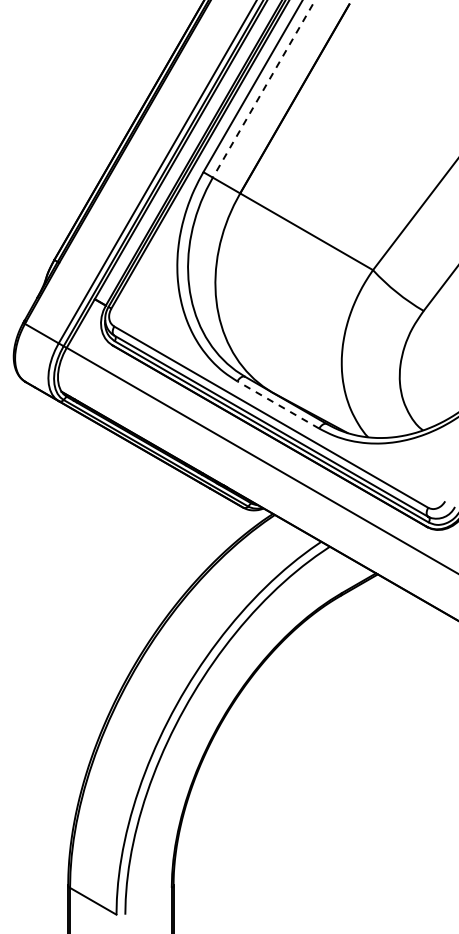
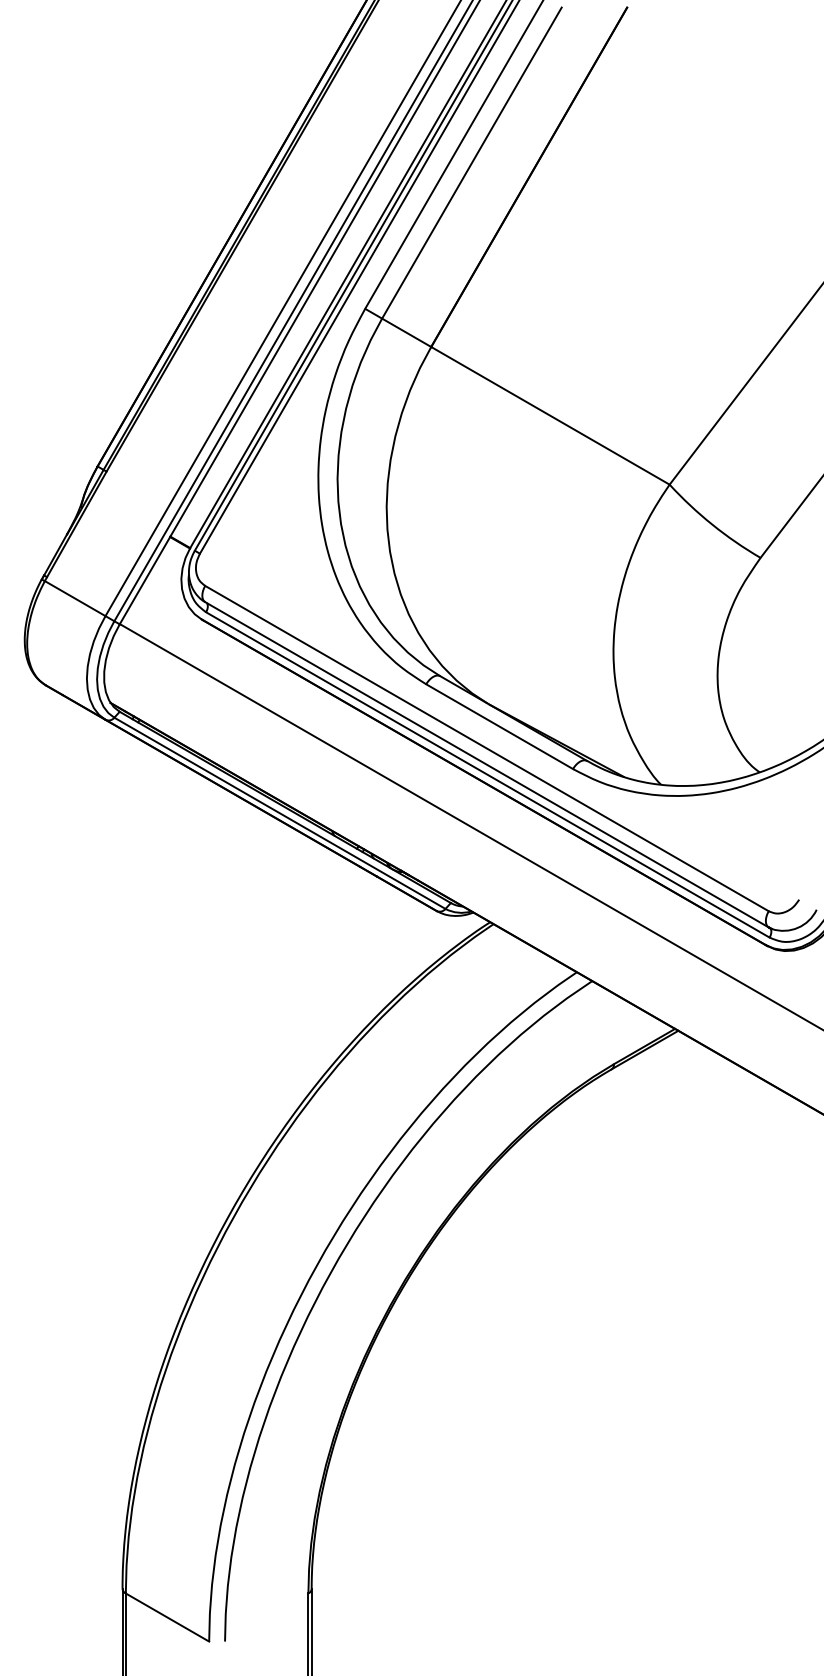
line: (262, 91) -> (471, 164), dashed -> solid
line: (277, 404) -> (498, 725), dashed -> solid

